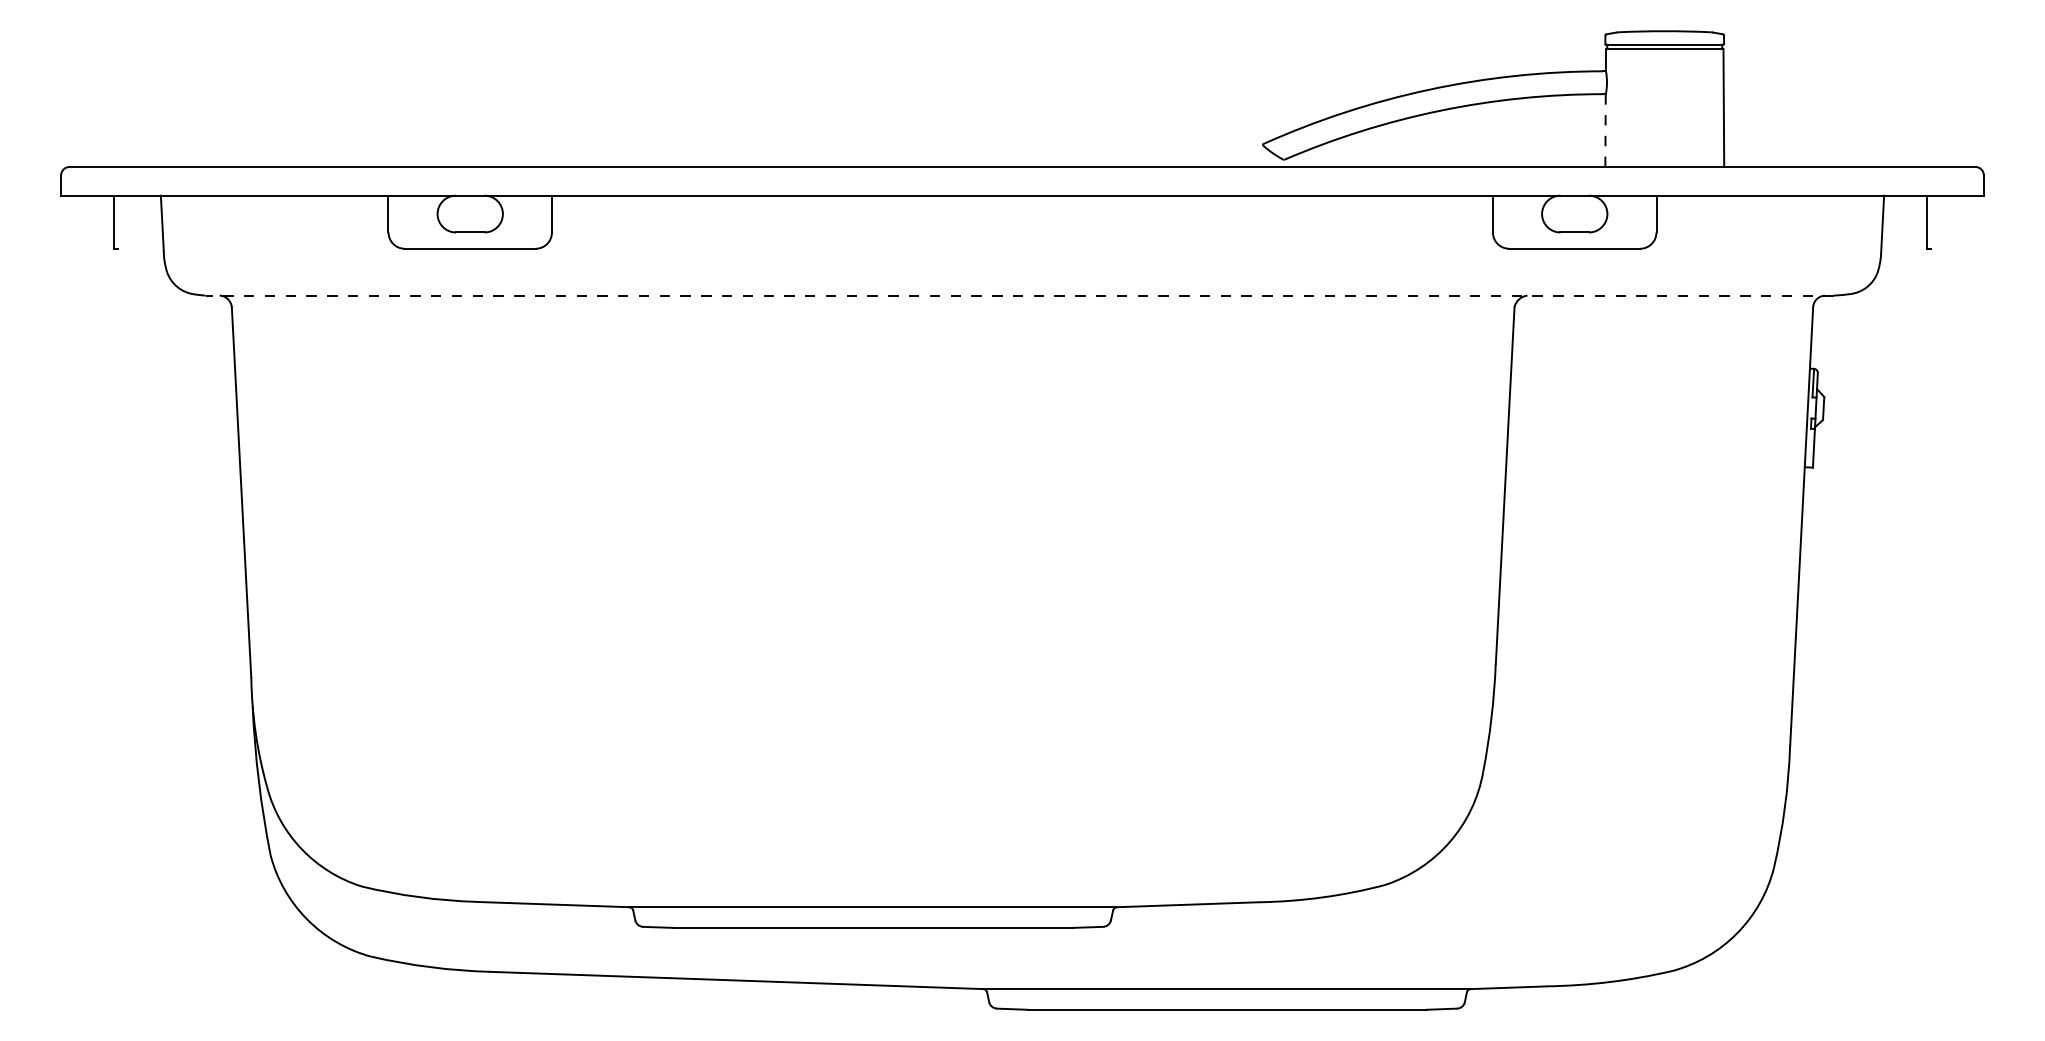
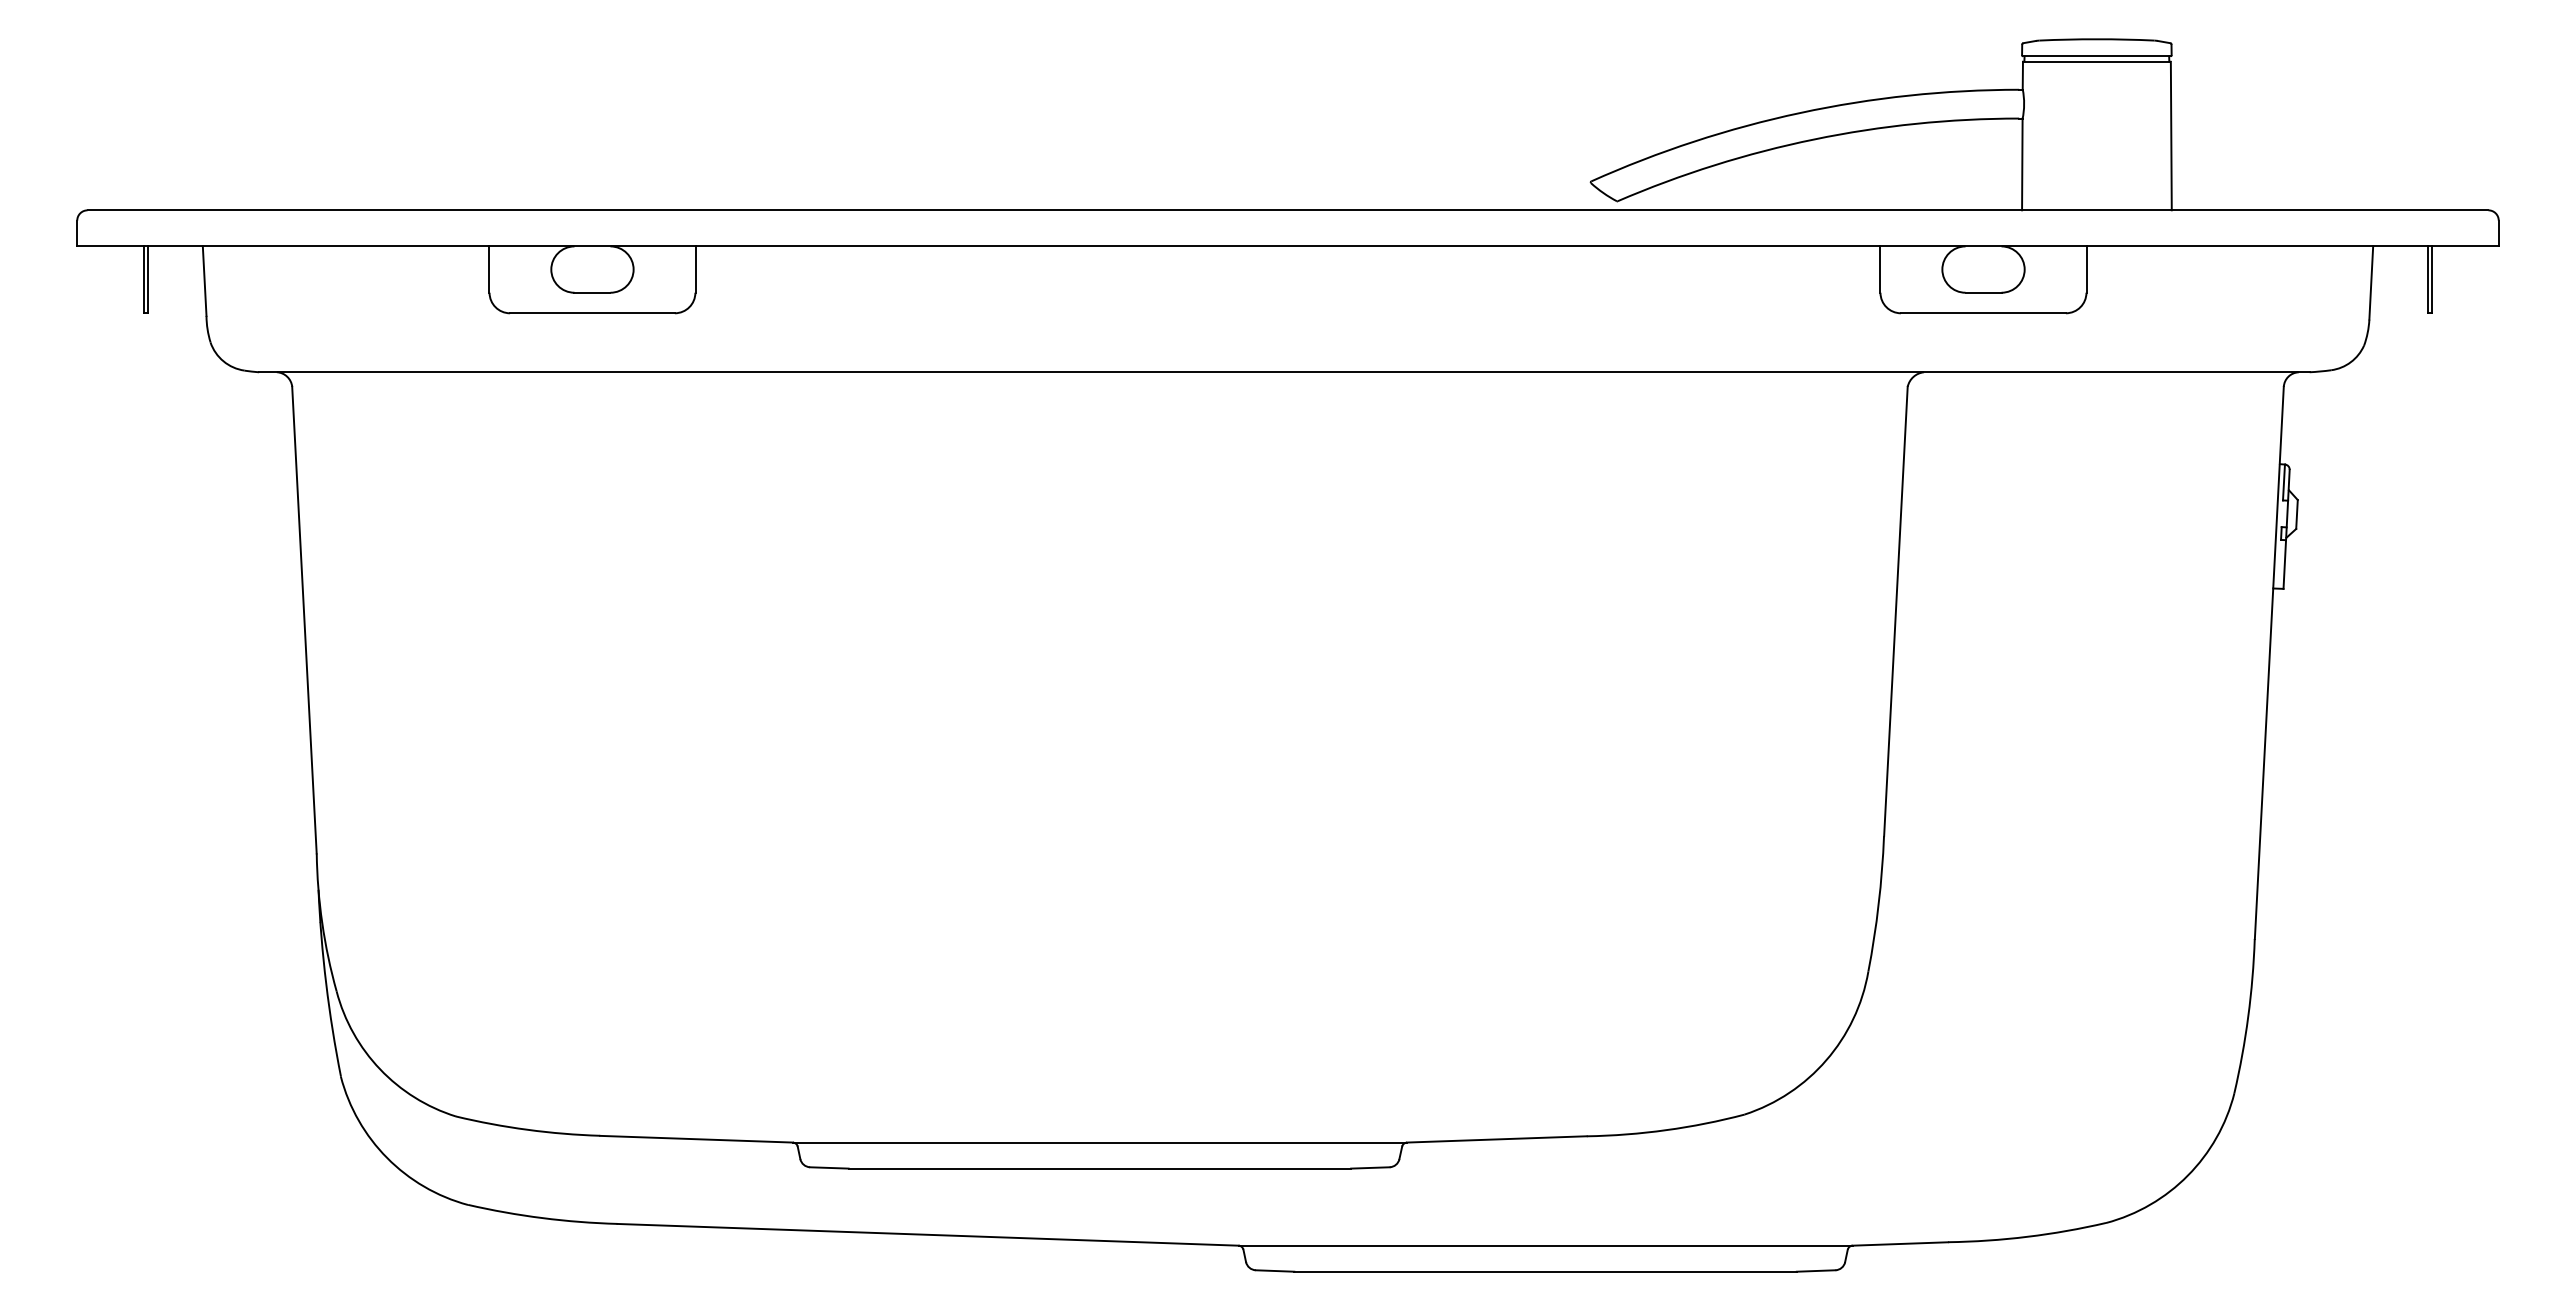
line: (1605, 130) -> (2022, 164), dashed -> solid
line: (117, 221) -> (148, 279), added
line: (1930, 221) -> (2431, 279), added
line: (1018, 295) -> (1283, 372), dashed -> solid

